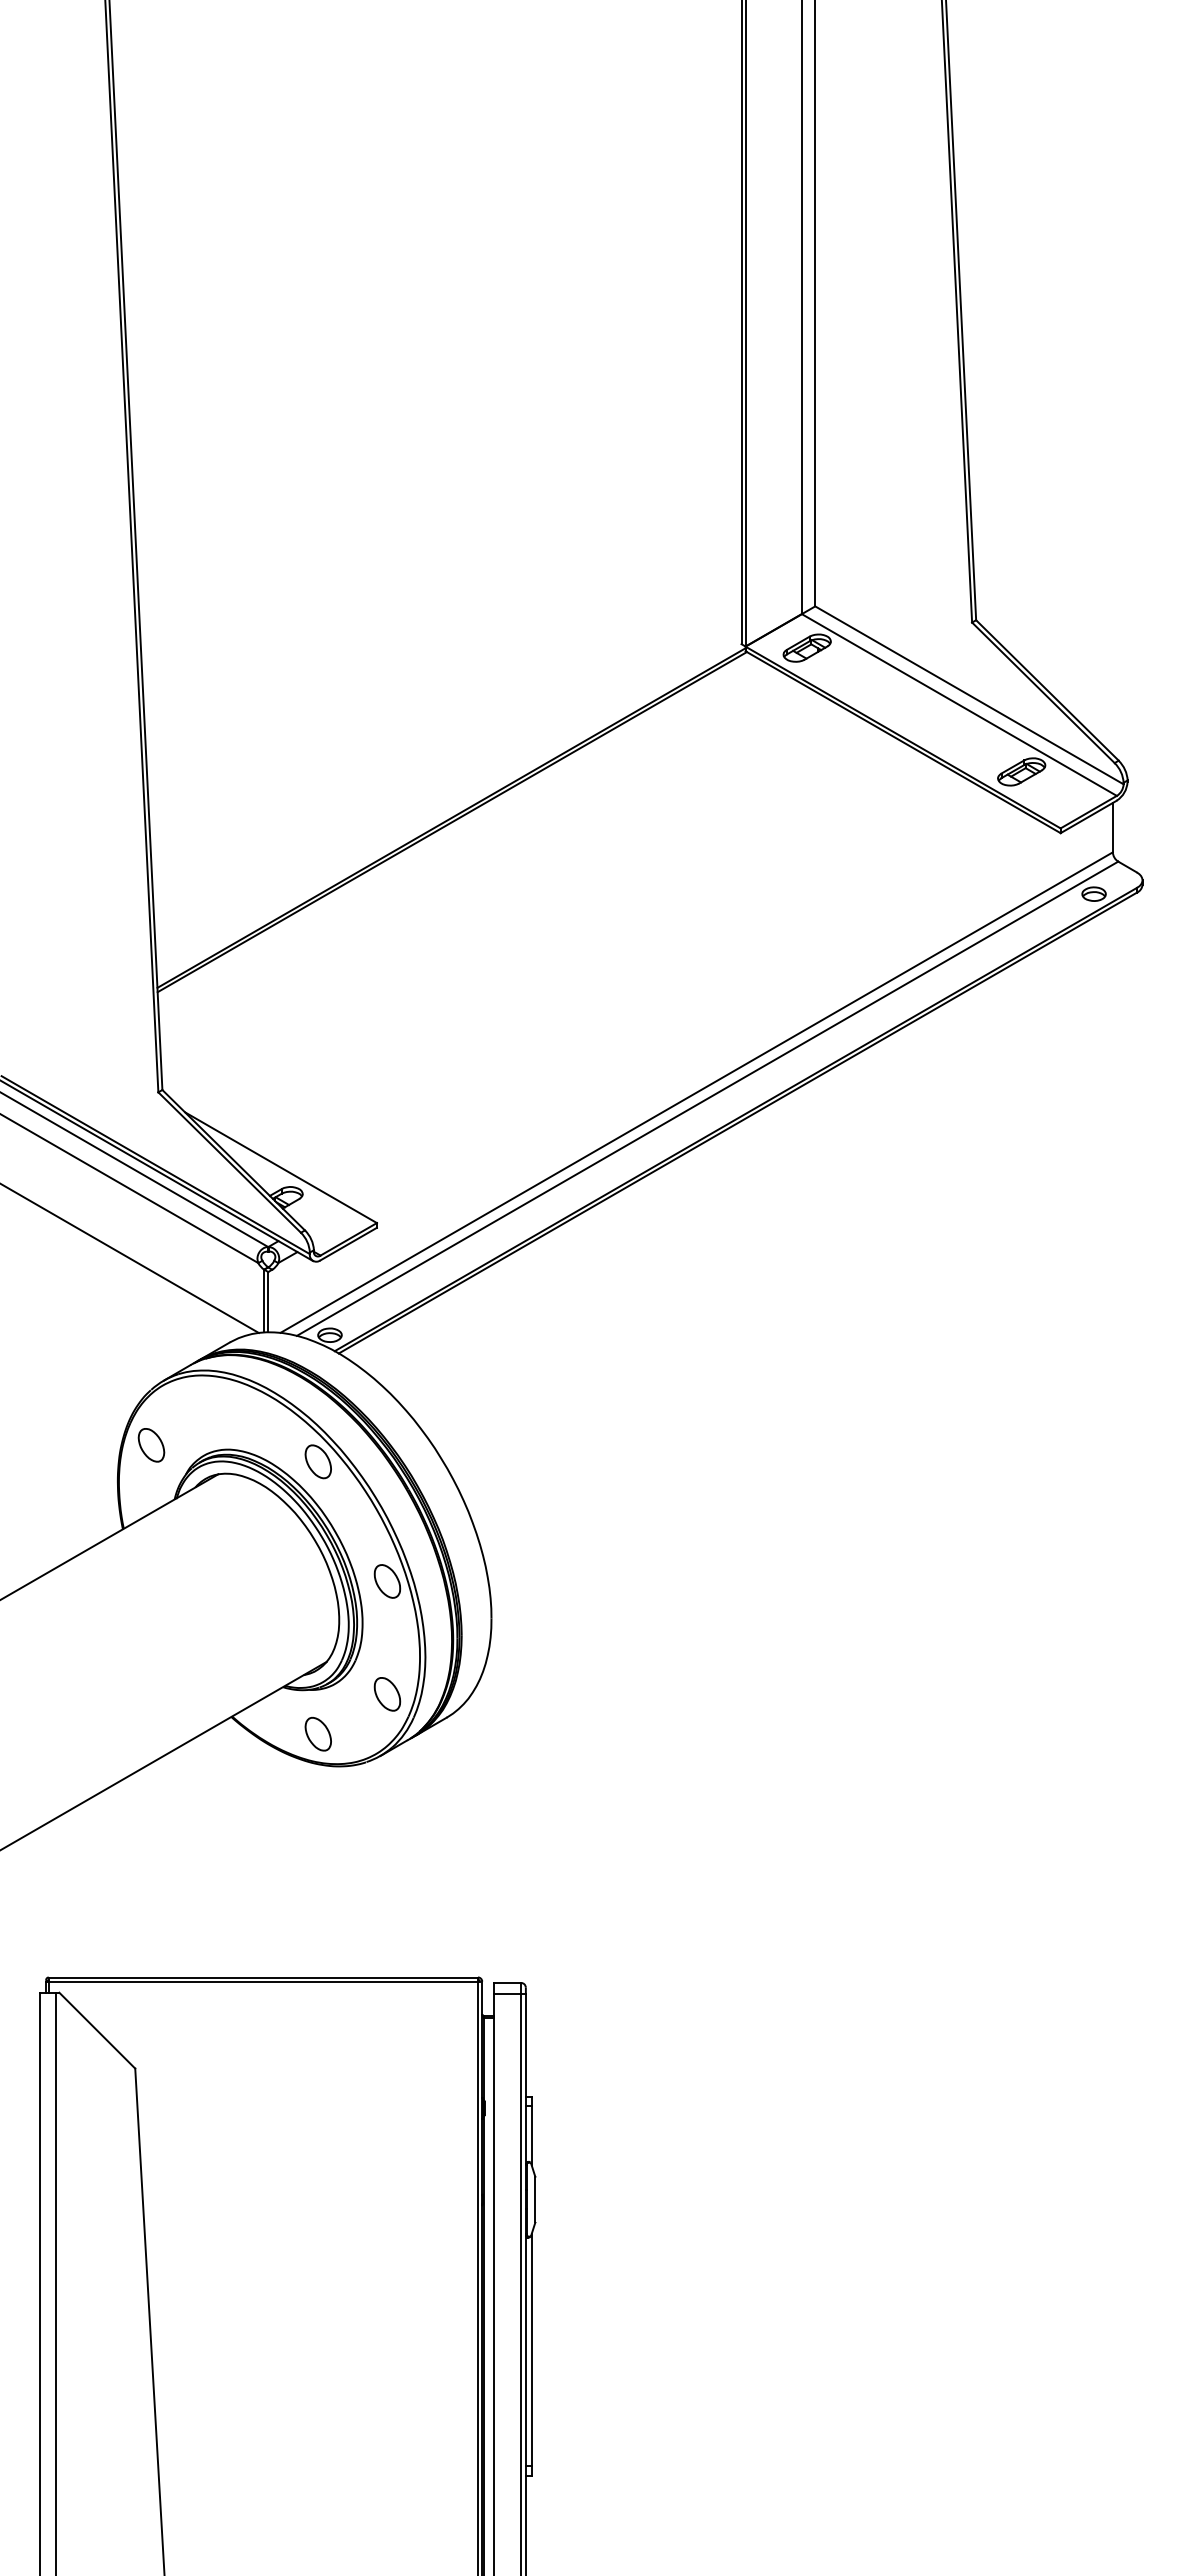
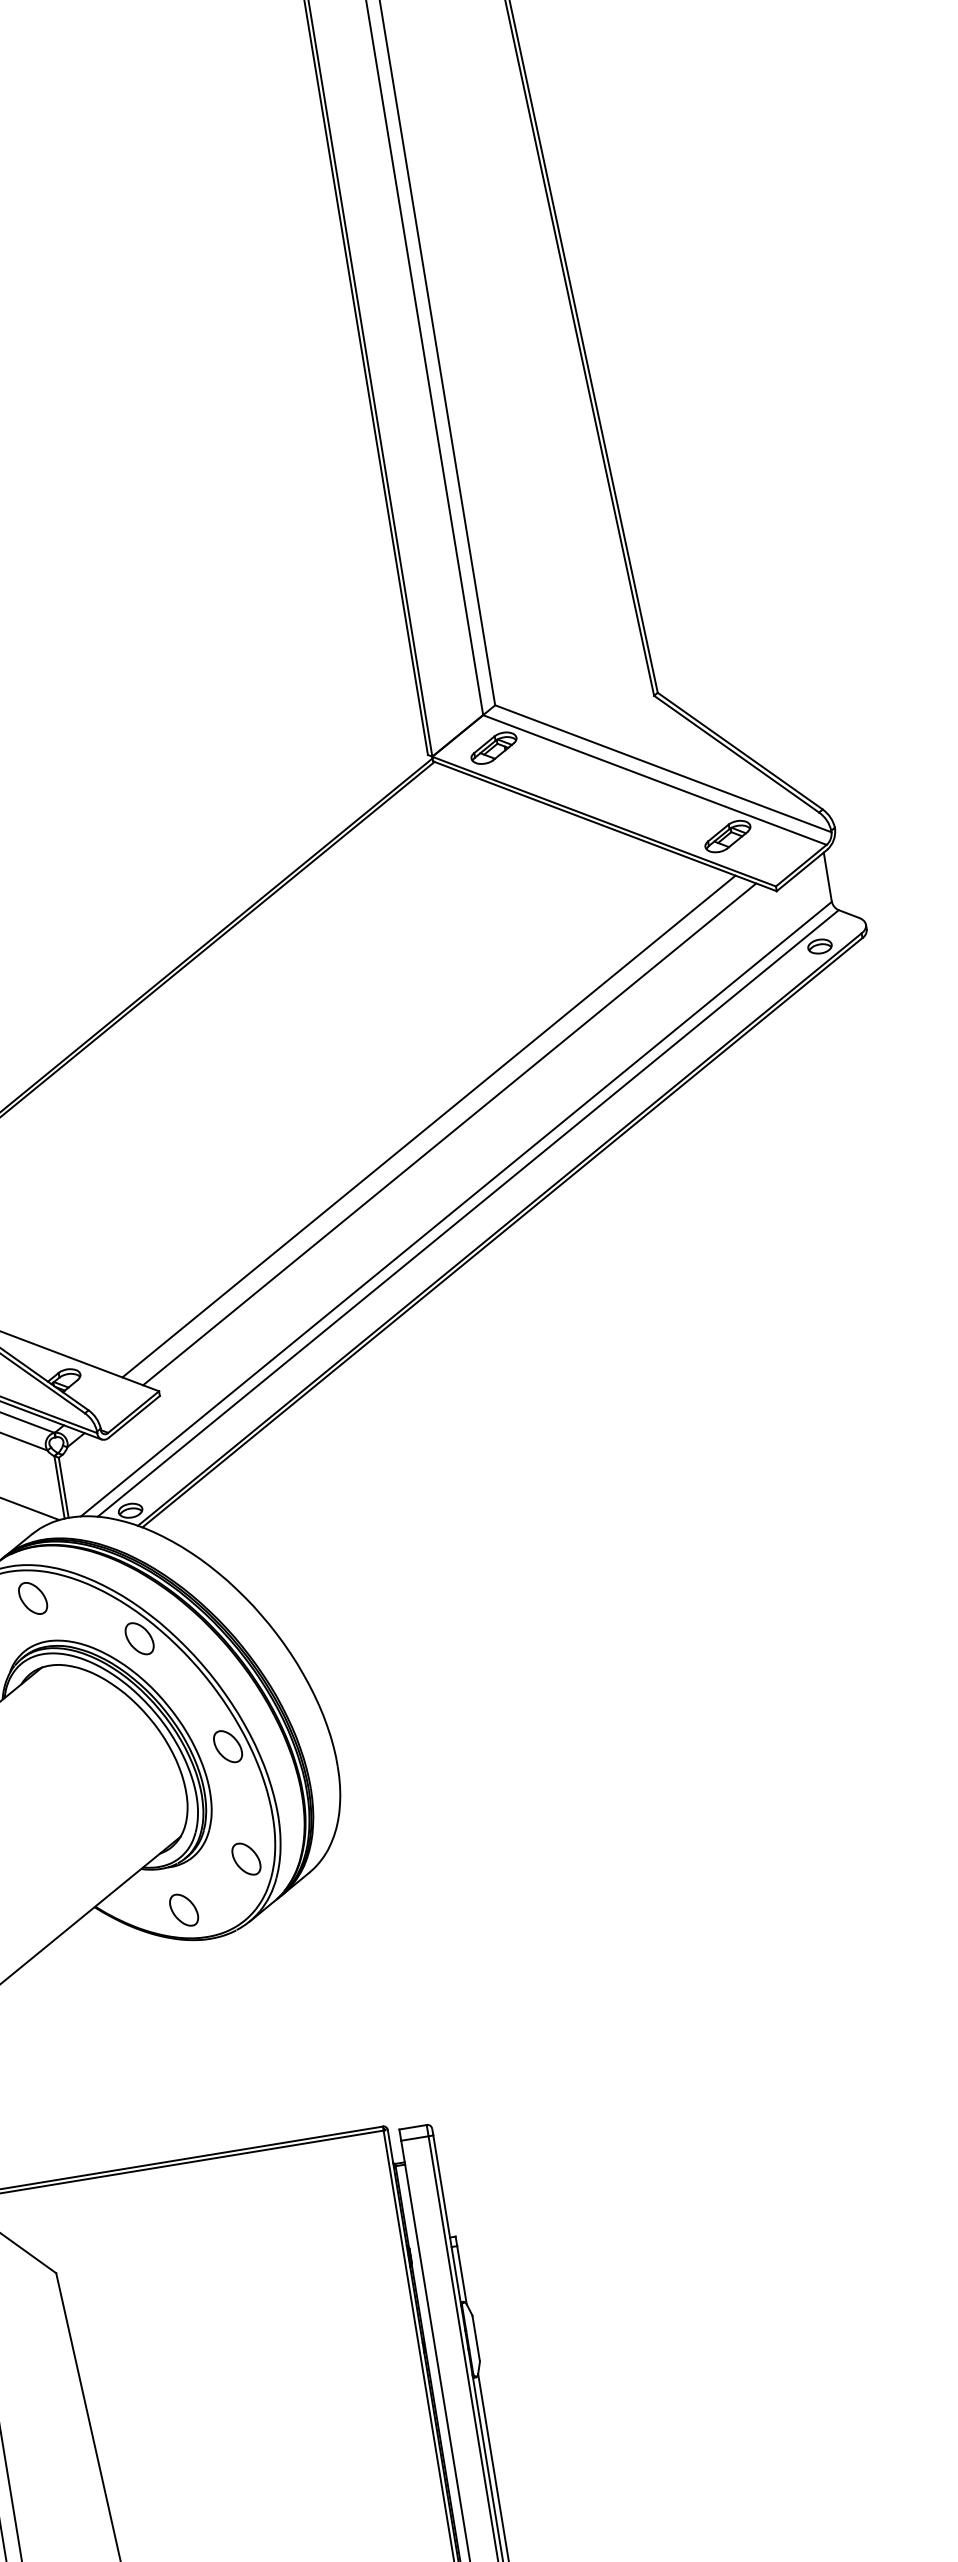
line: (682, 1007) -> (428, 1126), added
line: (701, 1018) -> (449, 1134), added
part: (220, 1405) -> (32, 1598), added

